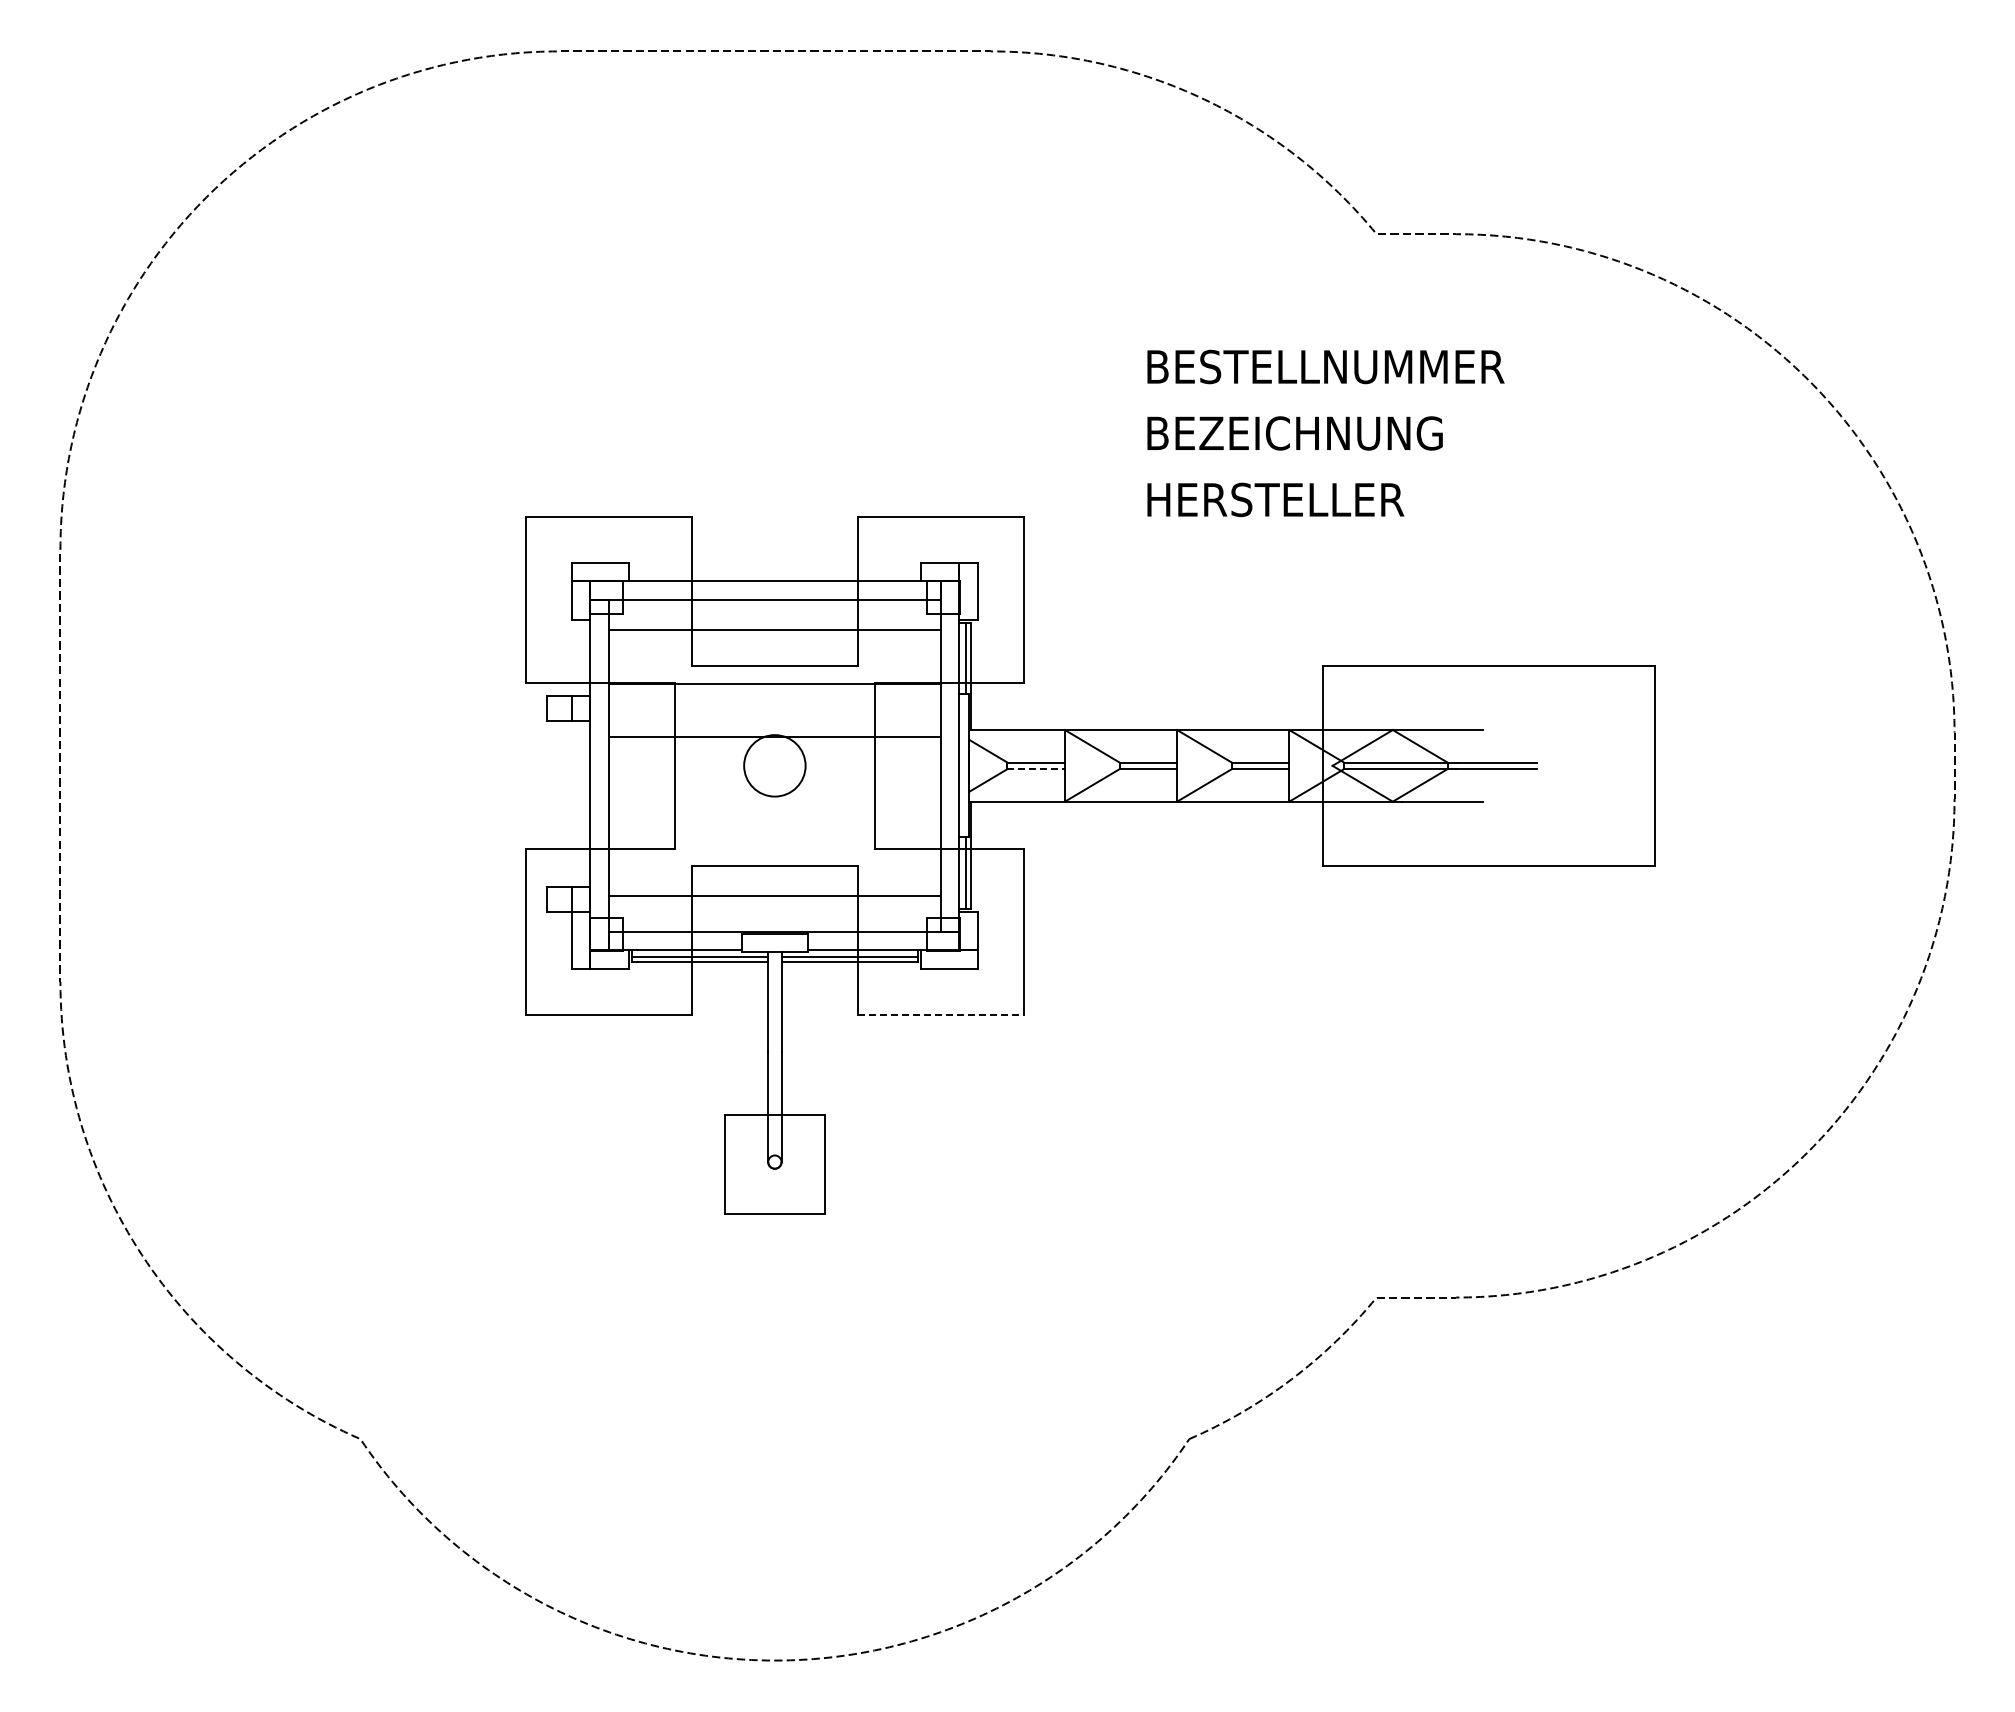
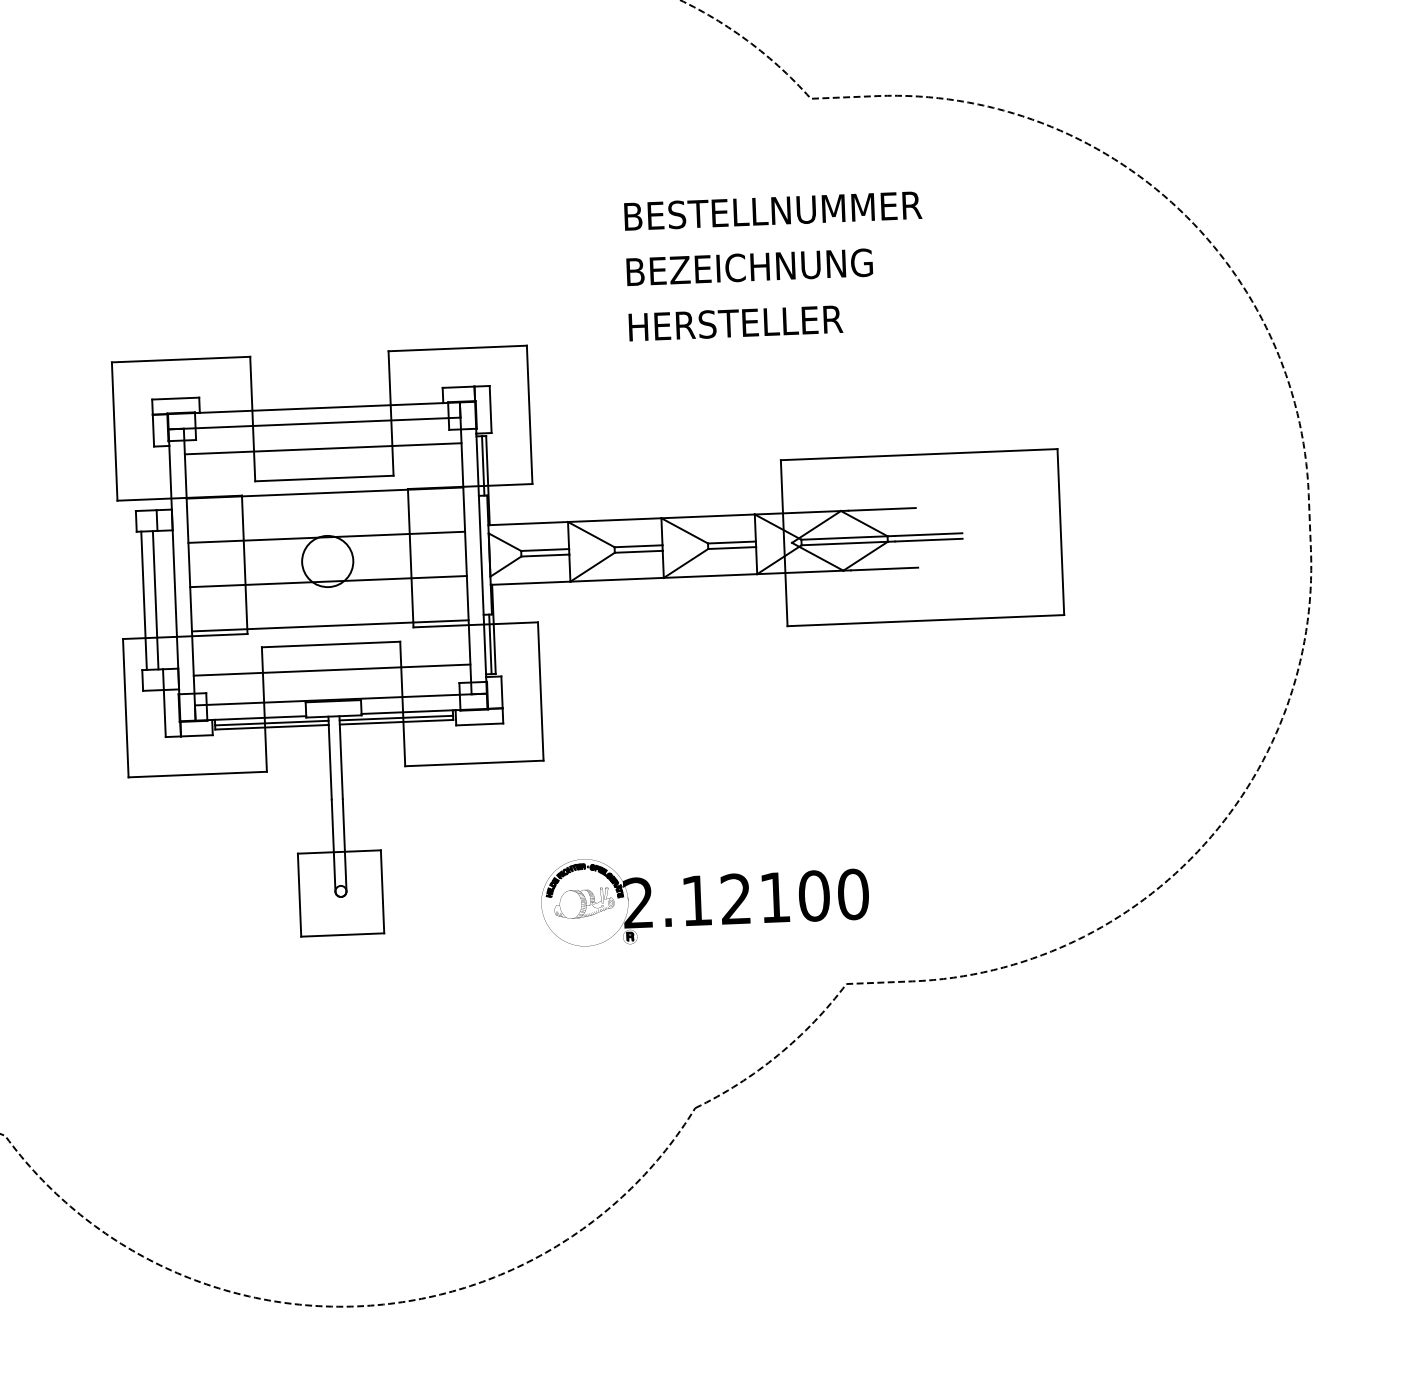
line: (1036, 769) -> (545, 555), dashed -> solid
line: (774, 789) -> (328, 581), added
line: (552, 804) -> (143, 601), added
line: (566, 804) -> (155, 600), added
line: (774, 843) -> (330, 626), added
line: (941, 1015) -> (474, 763), dashed -> solid
part: (1210, 1187) -> (704, 897), added

